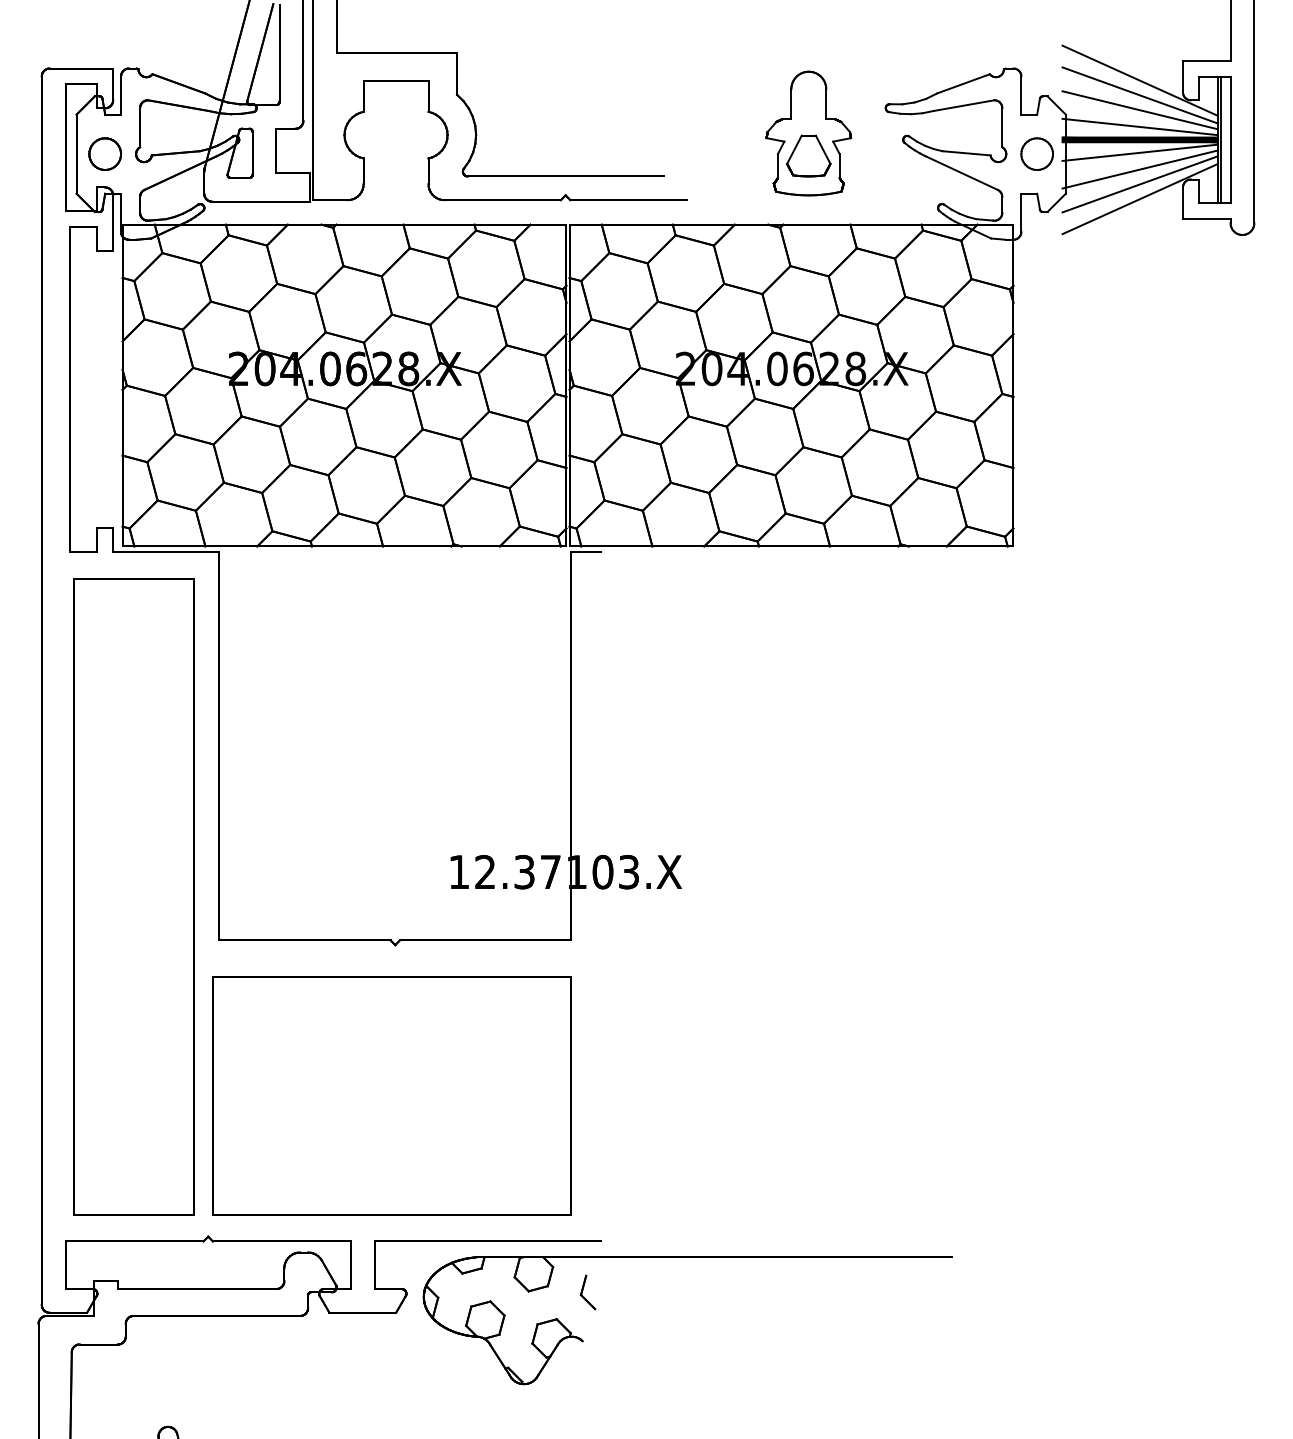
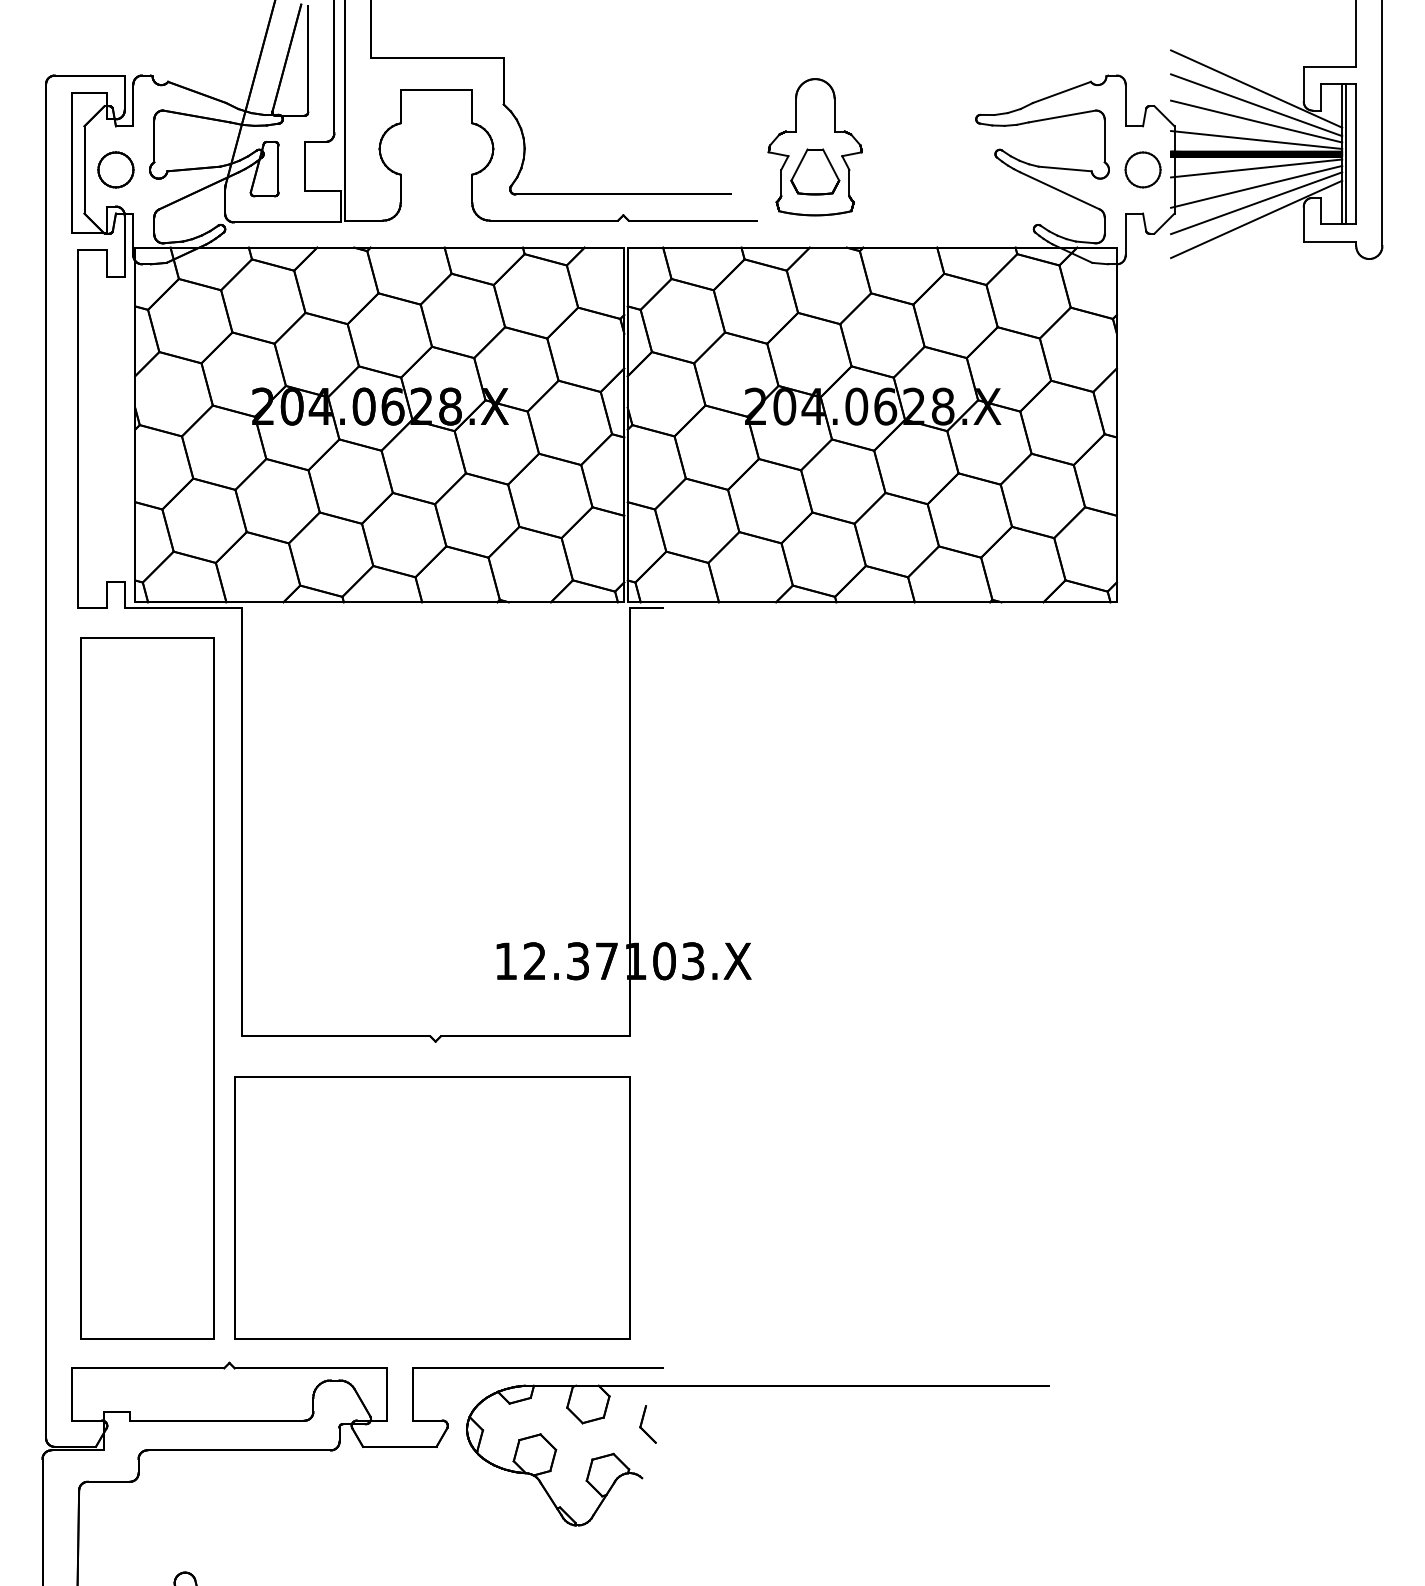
part: (808, 133) -> (814, 147), moved

